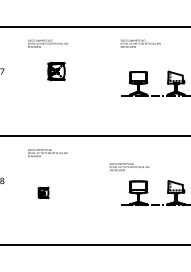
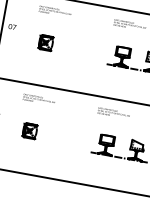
part: (56, 71) -> (45, 42), moved
text: (129, 167) -> (113, 113), moved
part: (43, 192) -> (29, 130), size x1.67

